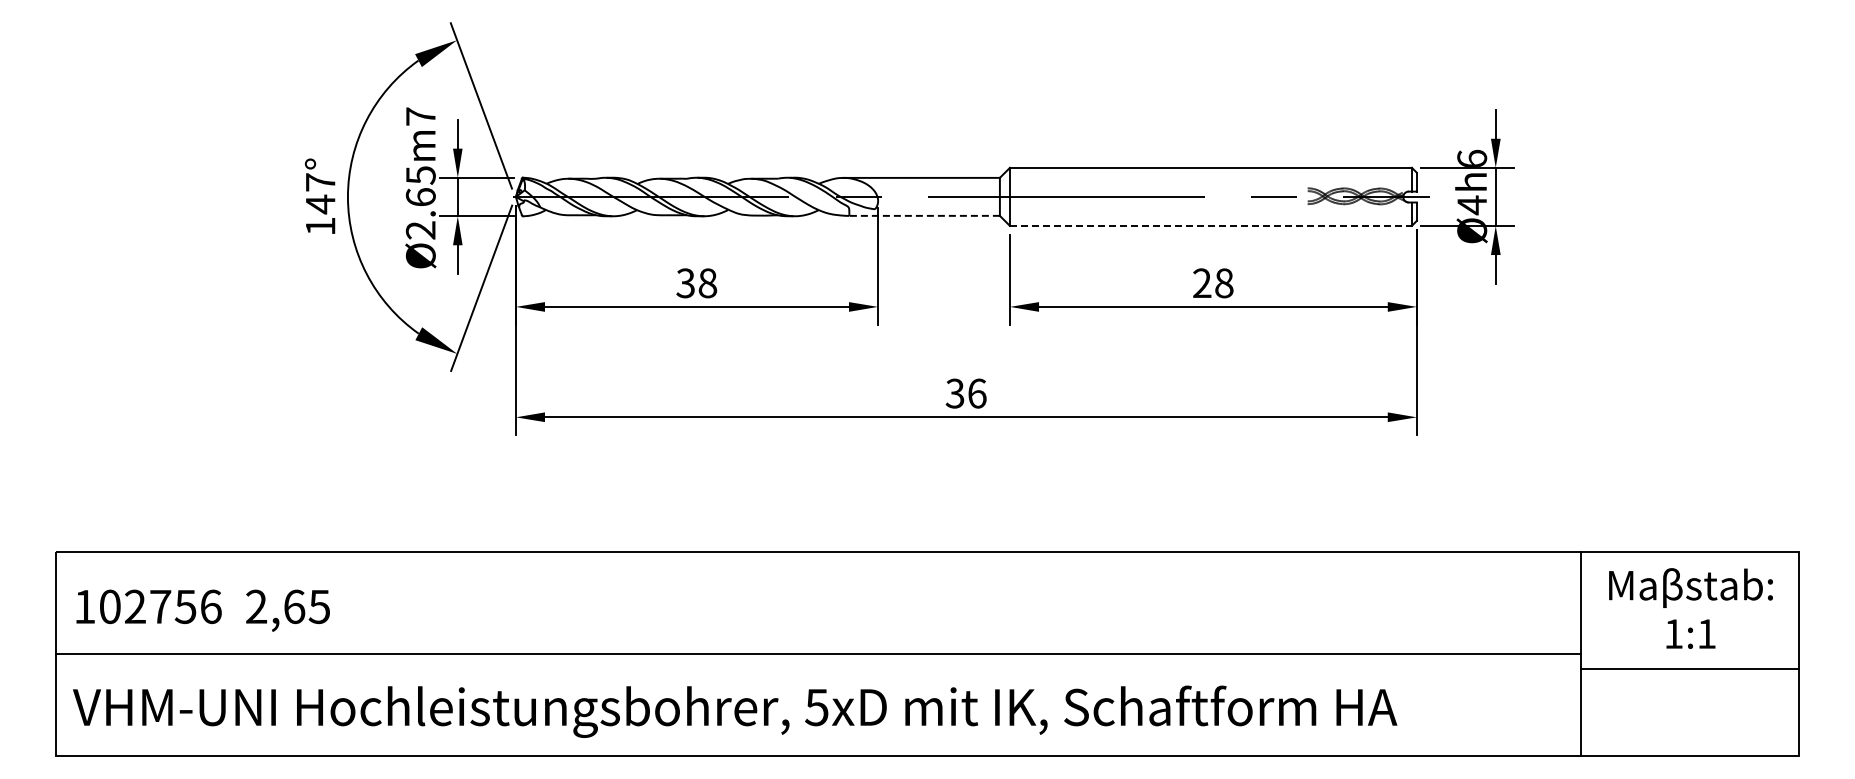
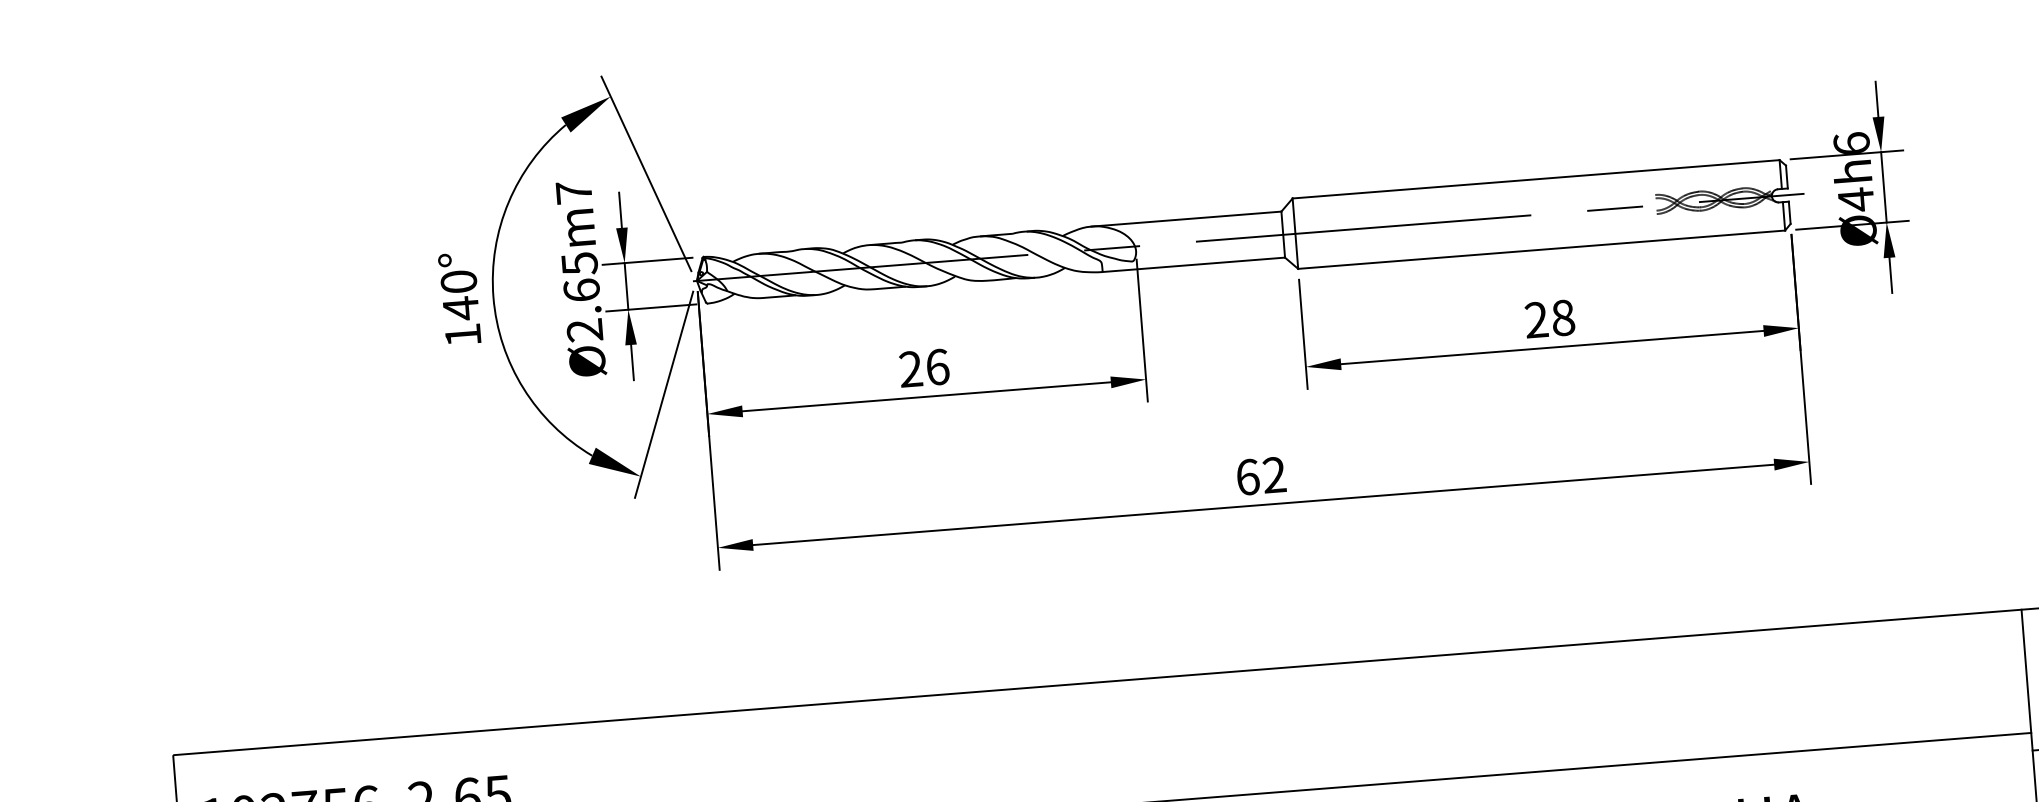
text: (320, 182) -> (458, 281), 147° -> 140°
line: (924, 215) -> (1193, 264), dashed -> solid
line: (1210, 225) -> (1541, 249), dashed -> solid
text: (696, 283) -> (923, 368), 38 -> 26
text: (965, 393) -> (1260, 476), 36 -> 62

